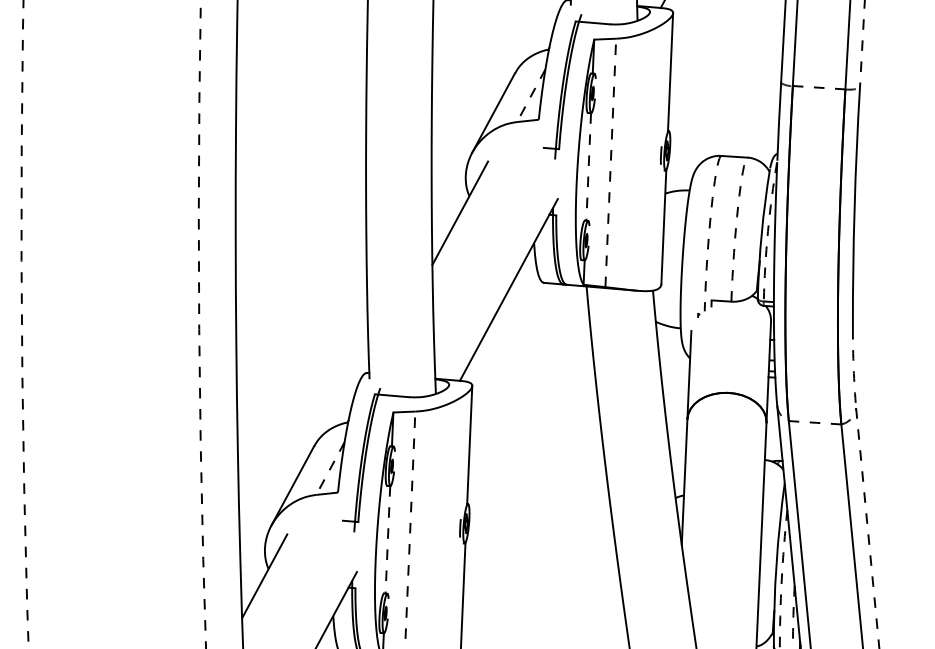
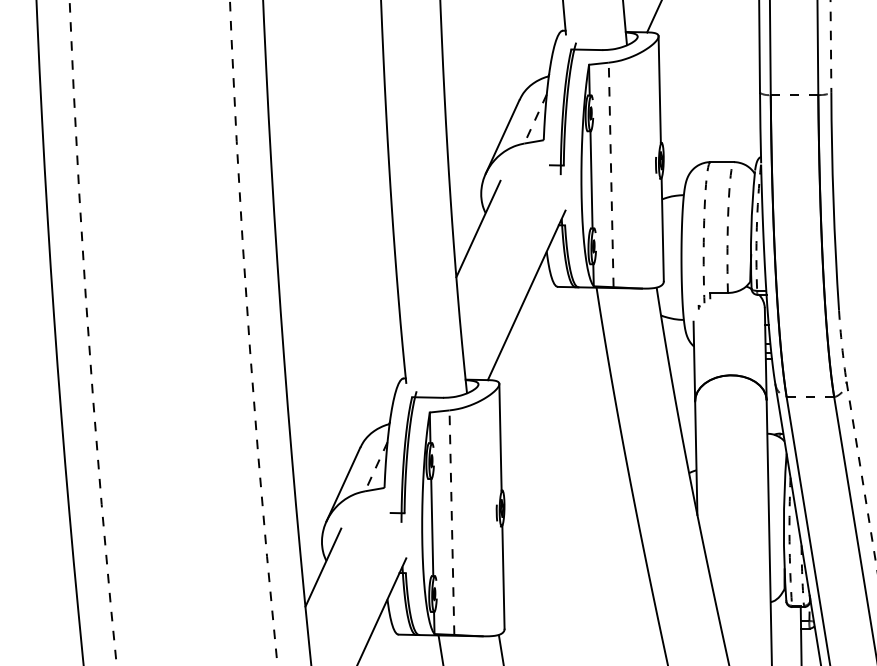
line: (588, 166) -> (591, 179), dashed -> solid
line: (388, 539) -> (432, 527), dashed -> solid

